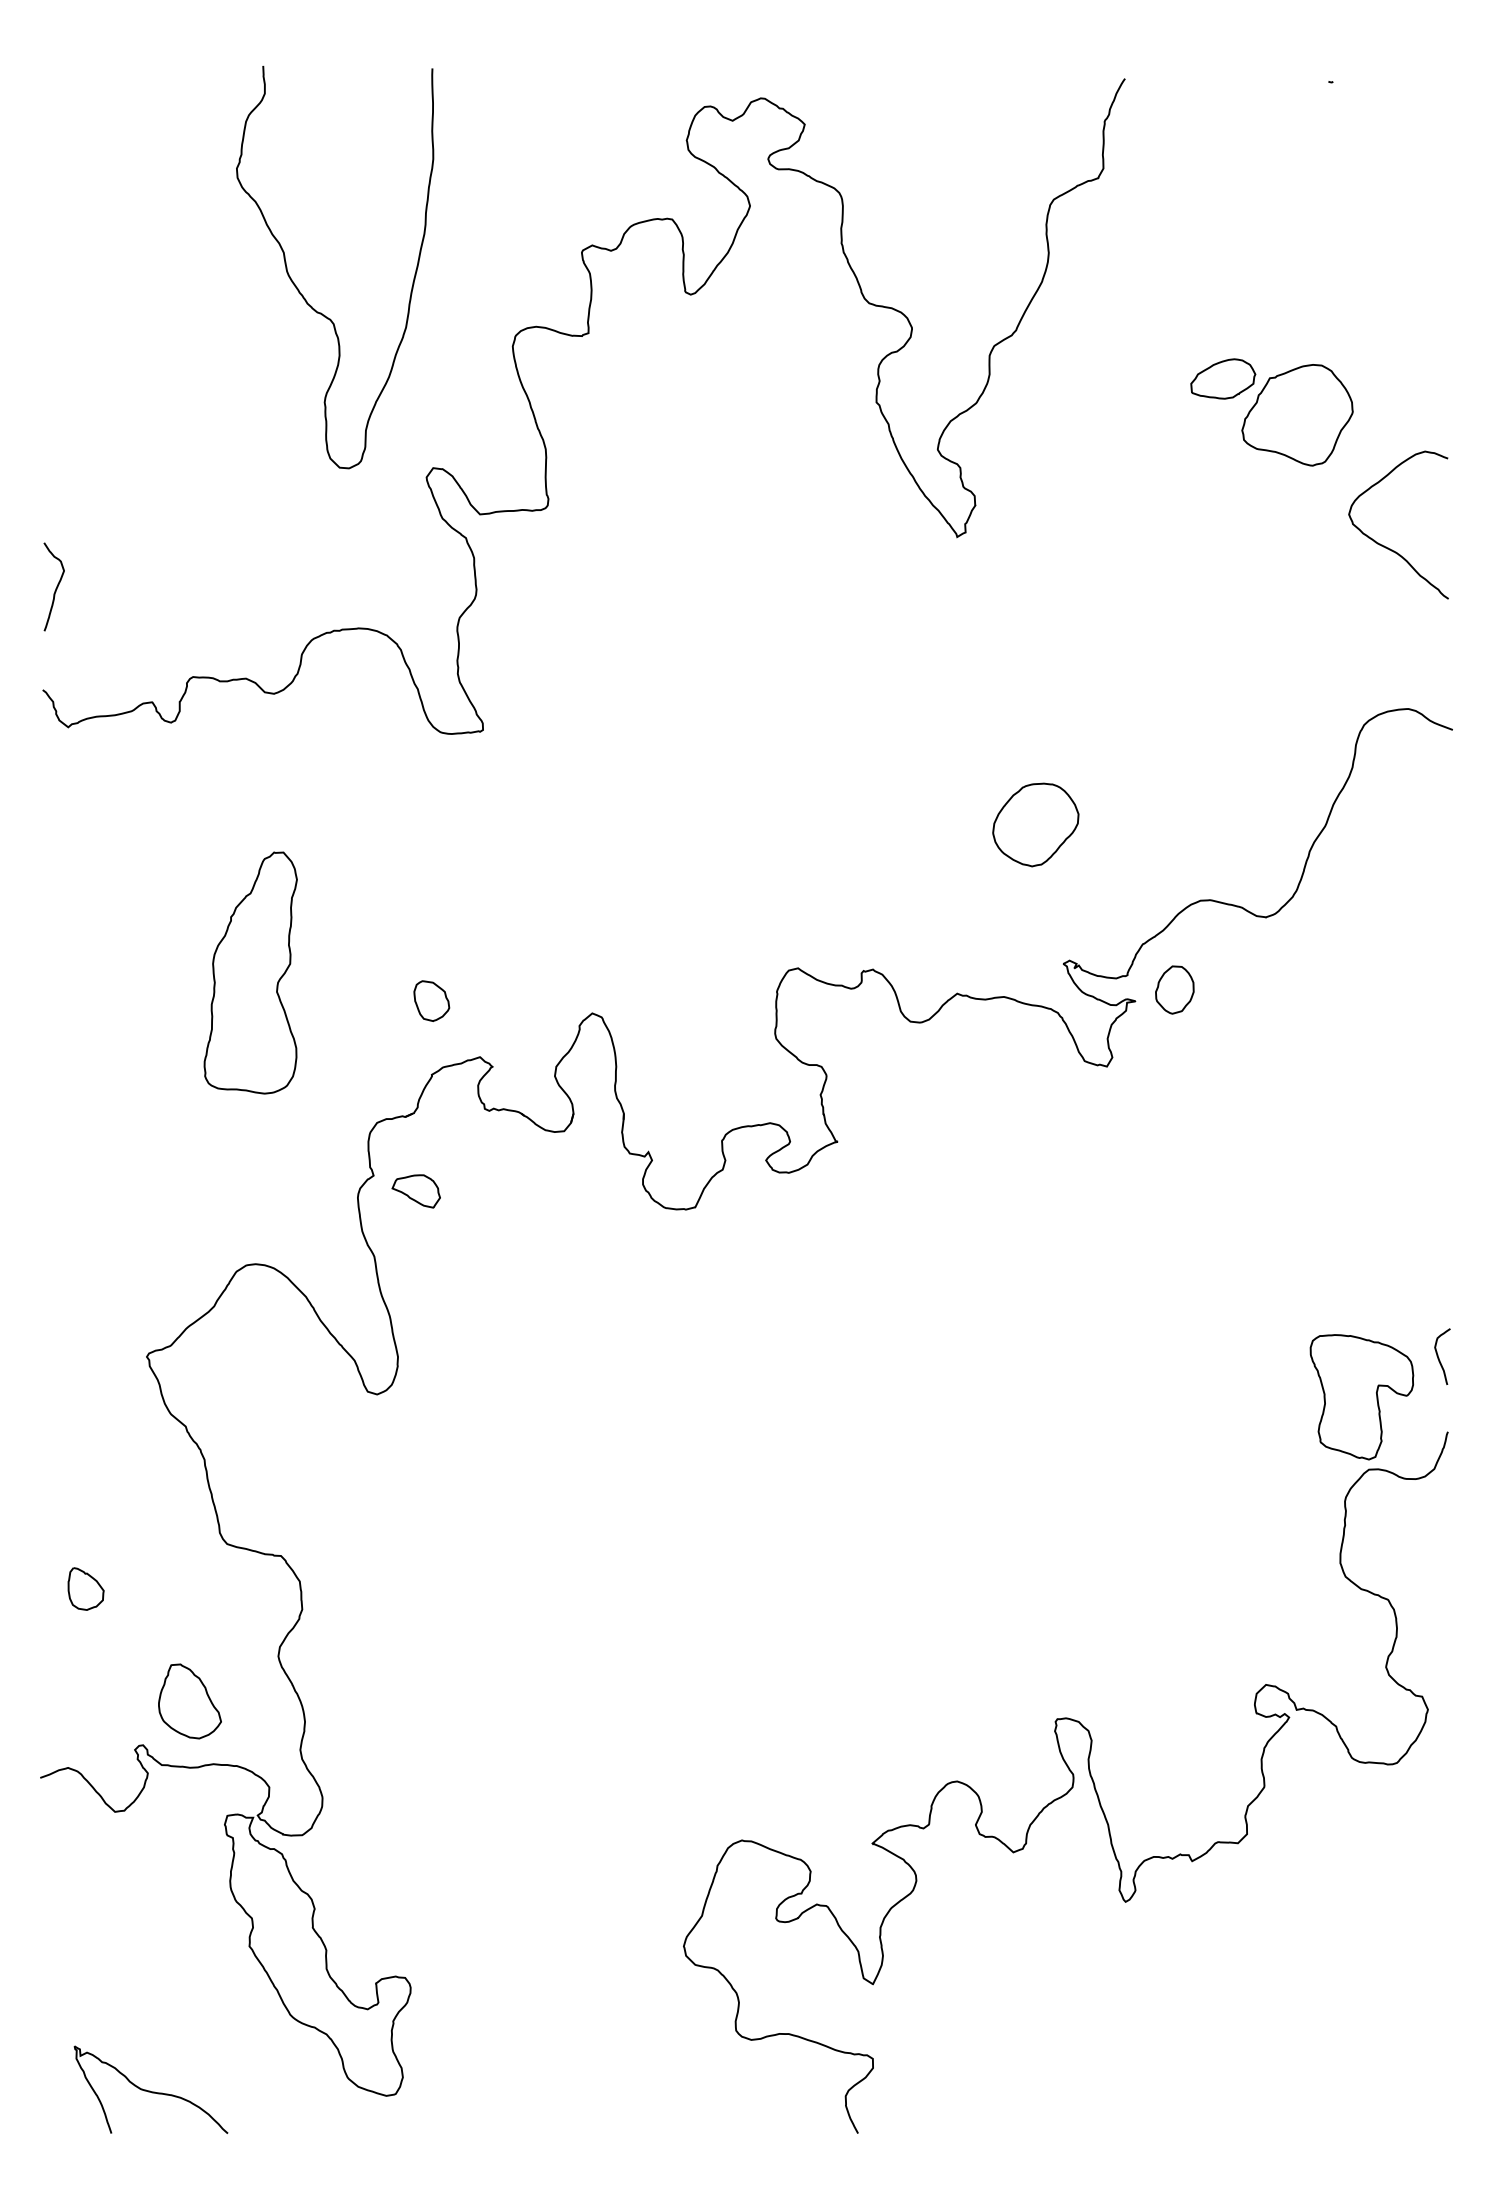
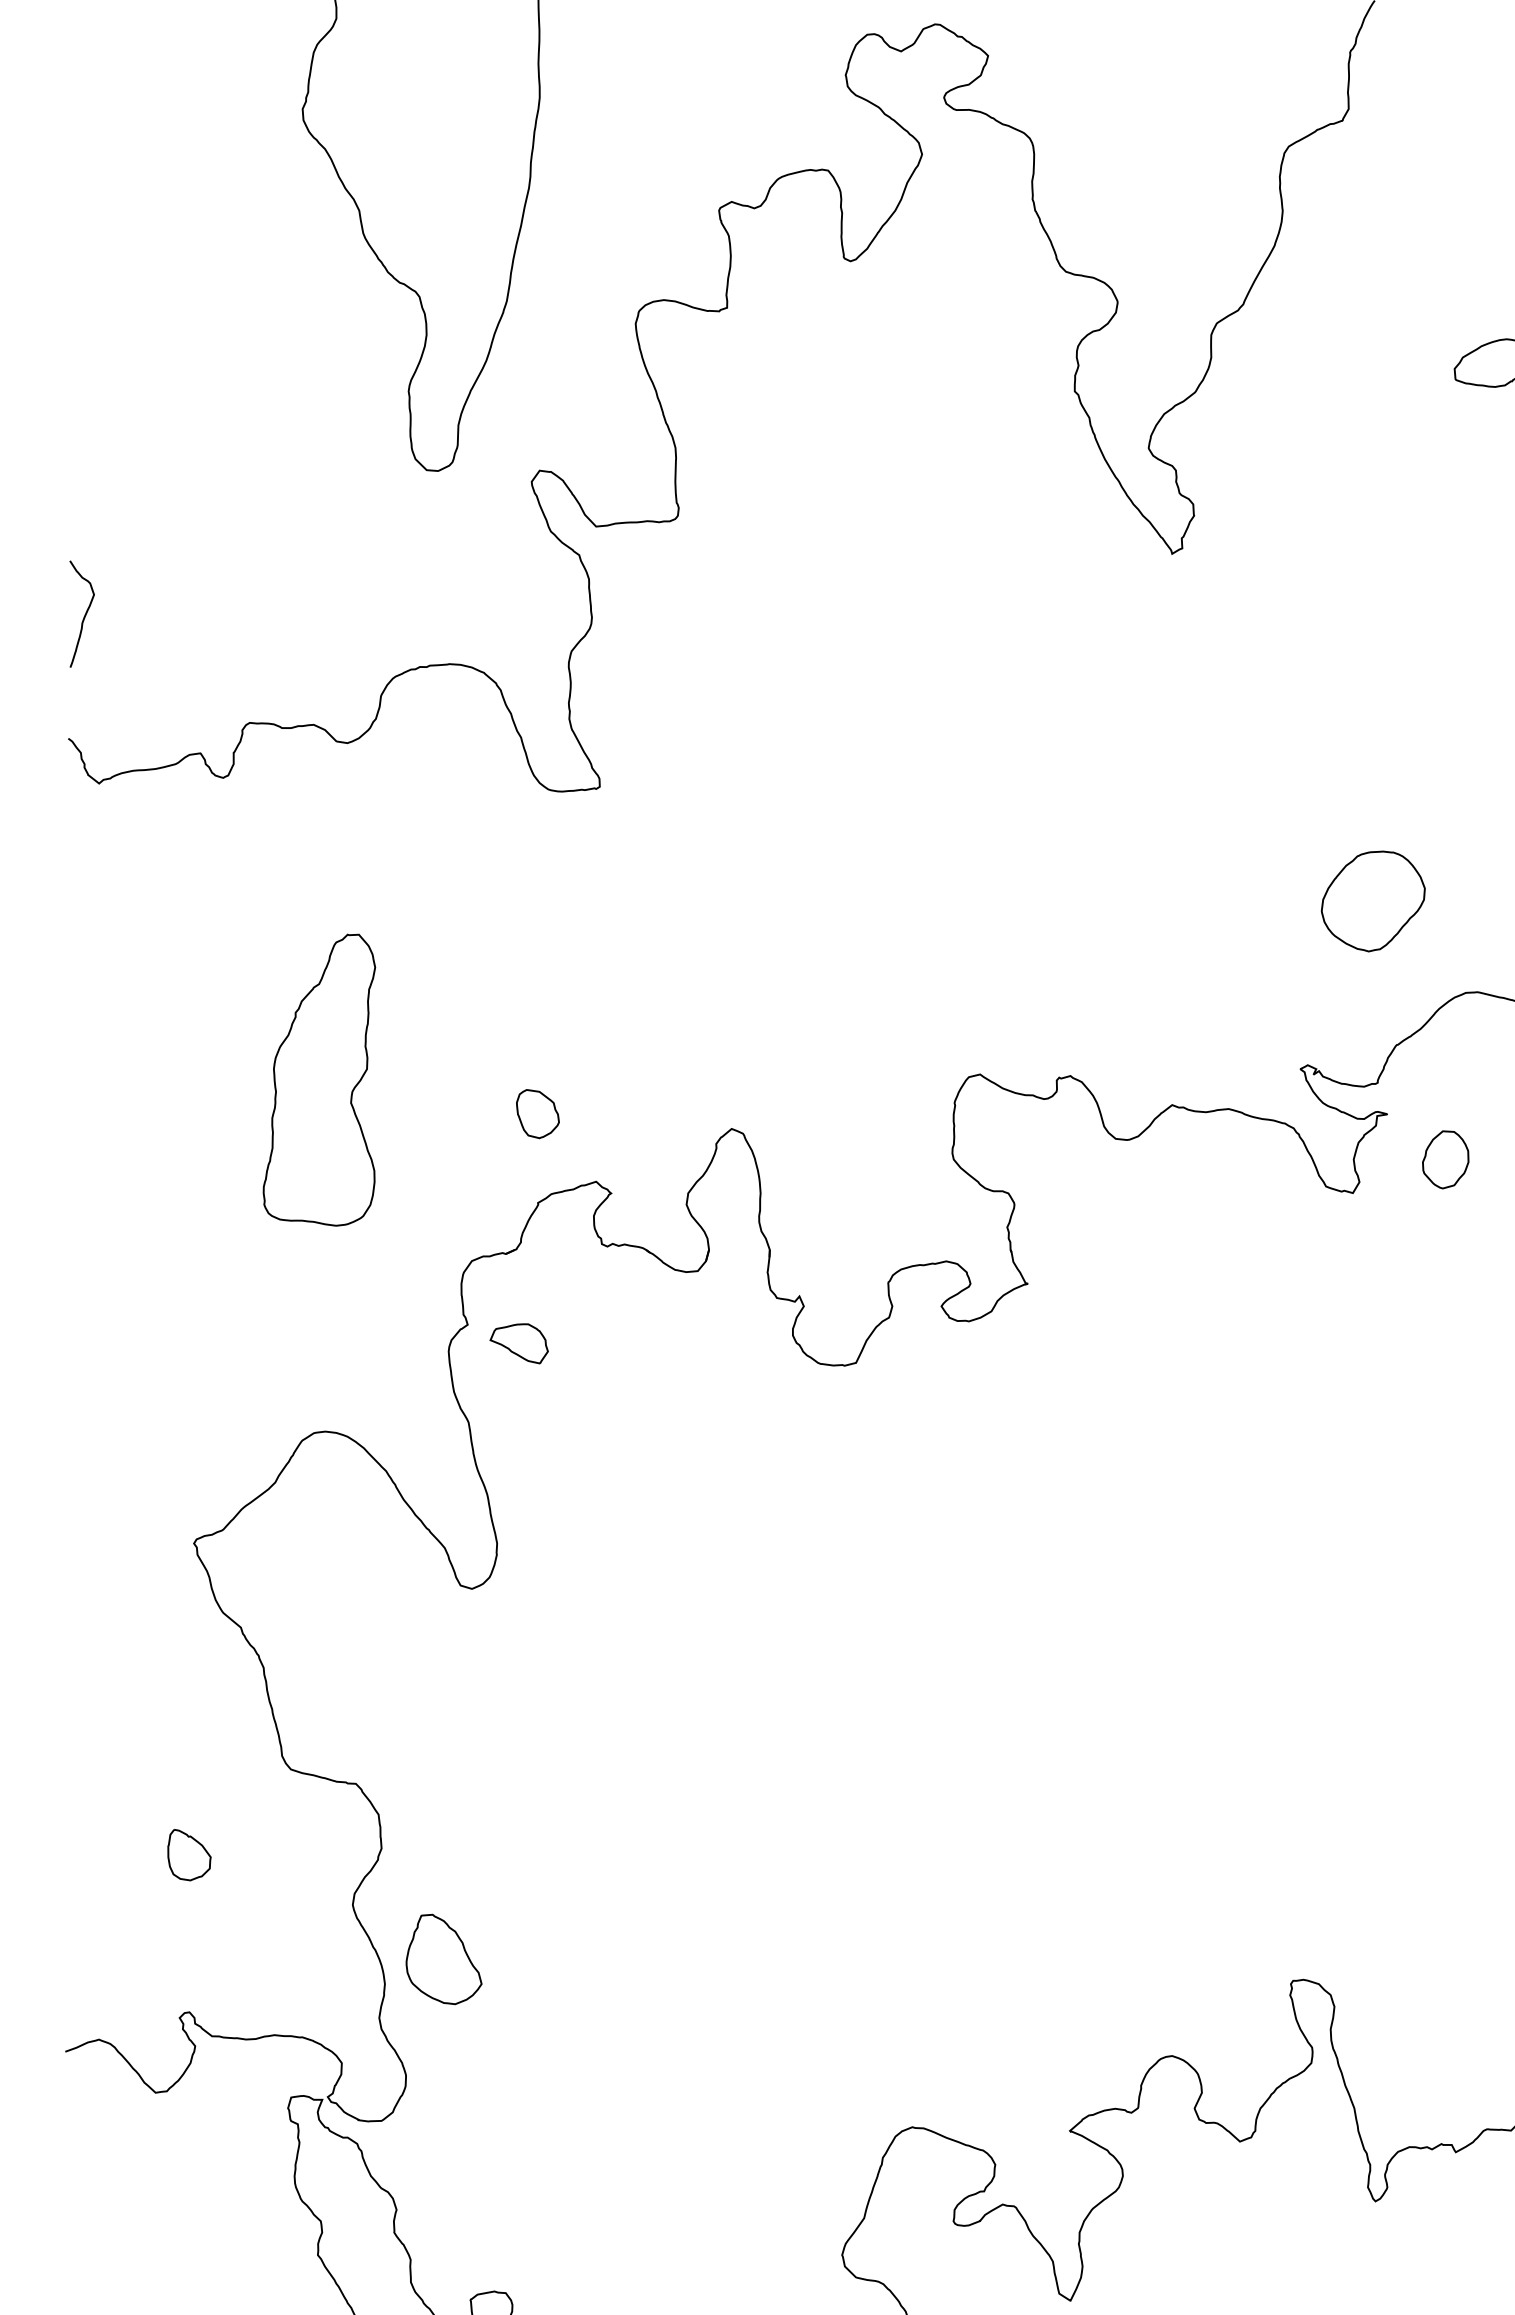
part: (1035, 824) -> (1372, 900), moved
part: (1174, 989) -> (1445, 1159), moved
part: (85, 1588) -> (188, 1854), moved
part: (189, 1701) -> (443, 1959), moved

